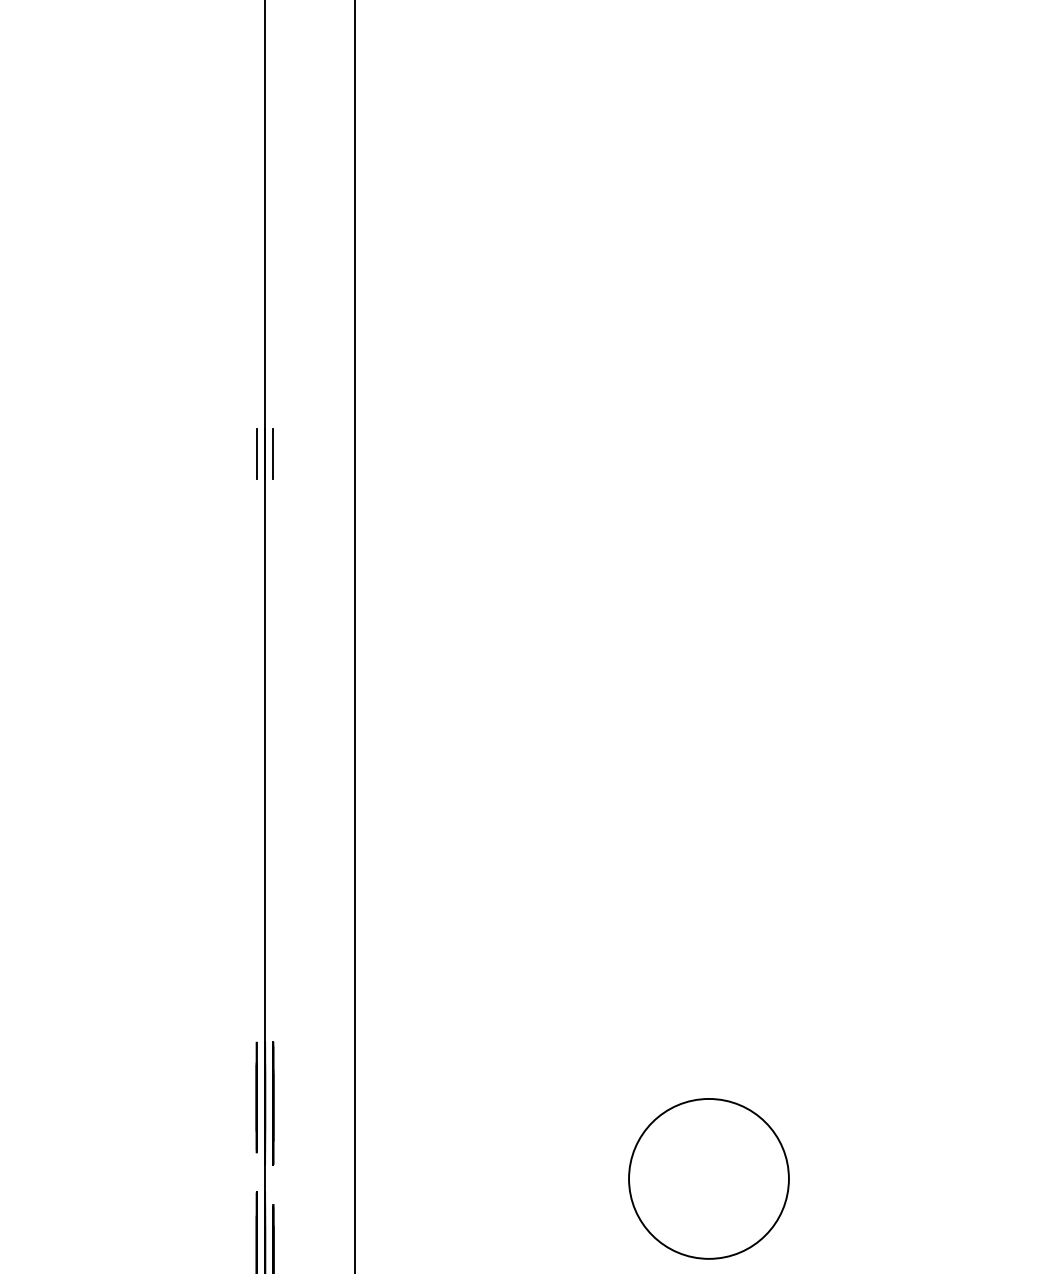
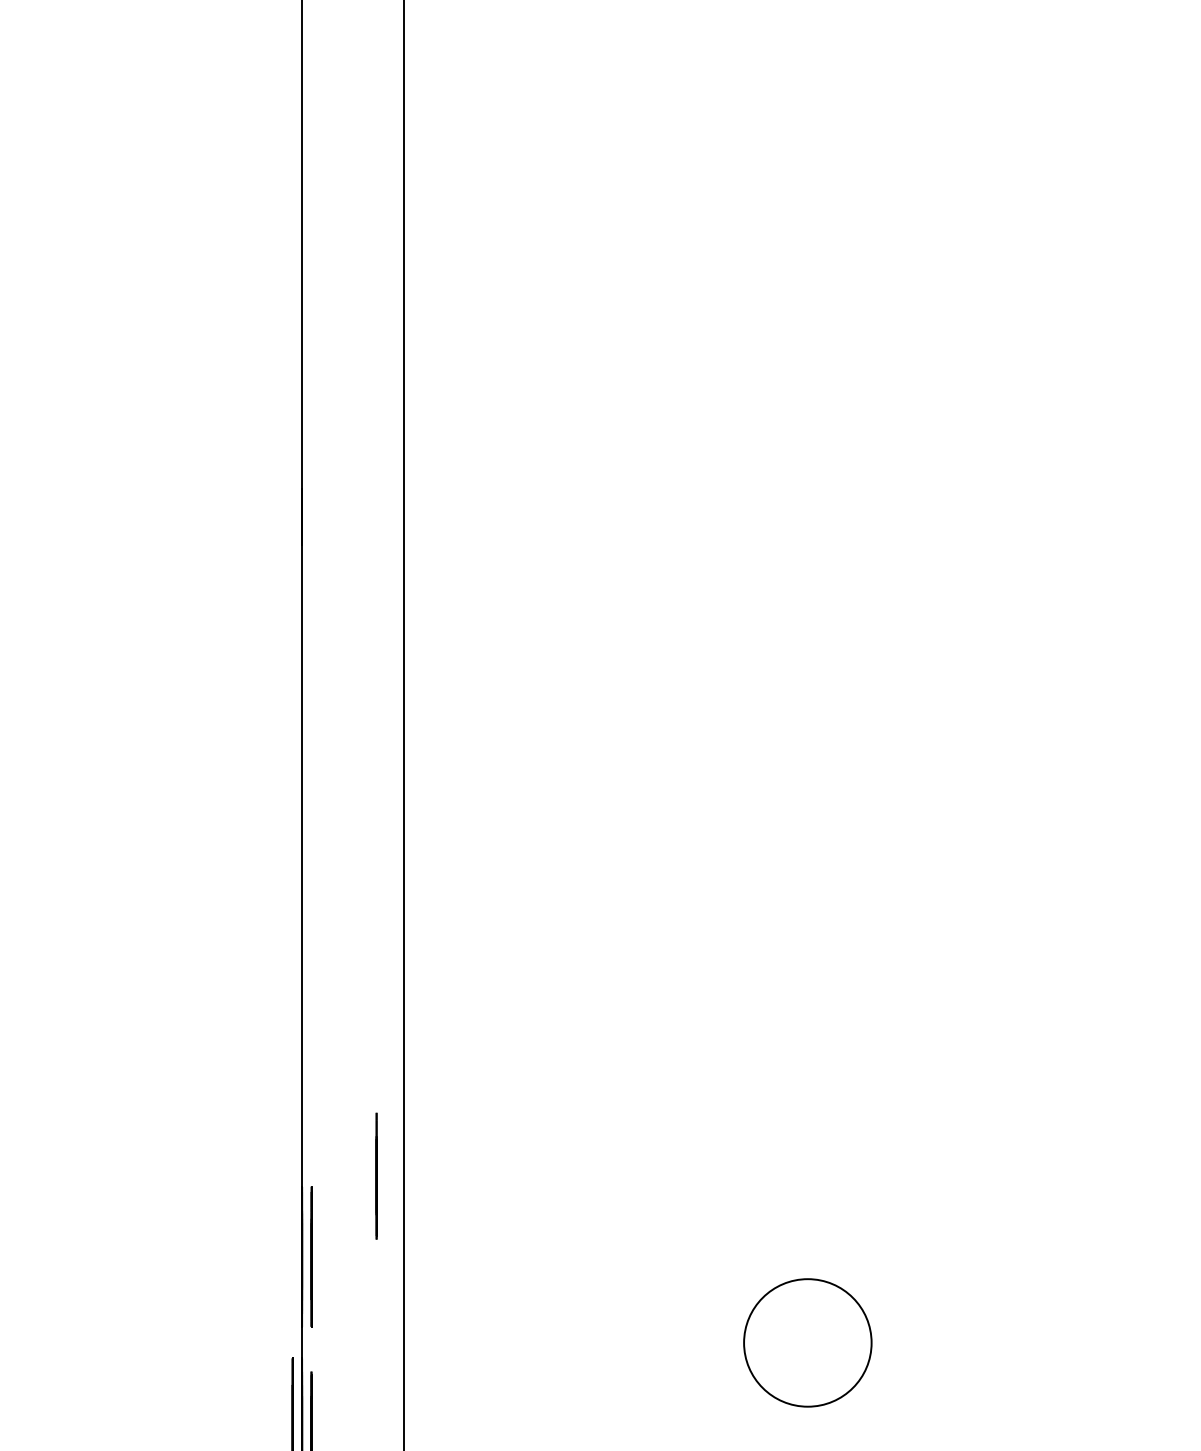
line: (256, 453) -> (292, 516), removed
line: (273, 453) -> (311, 516), removed
line: (256, 1096) -> (376, 1175), moved
circle: (708, 1178) -> (807, 1342), size x0.7

